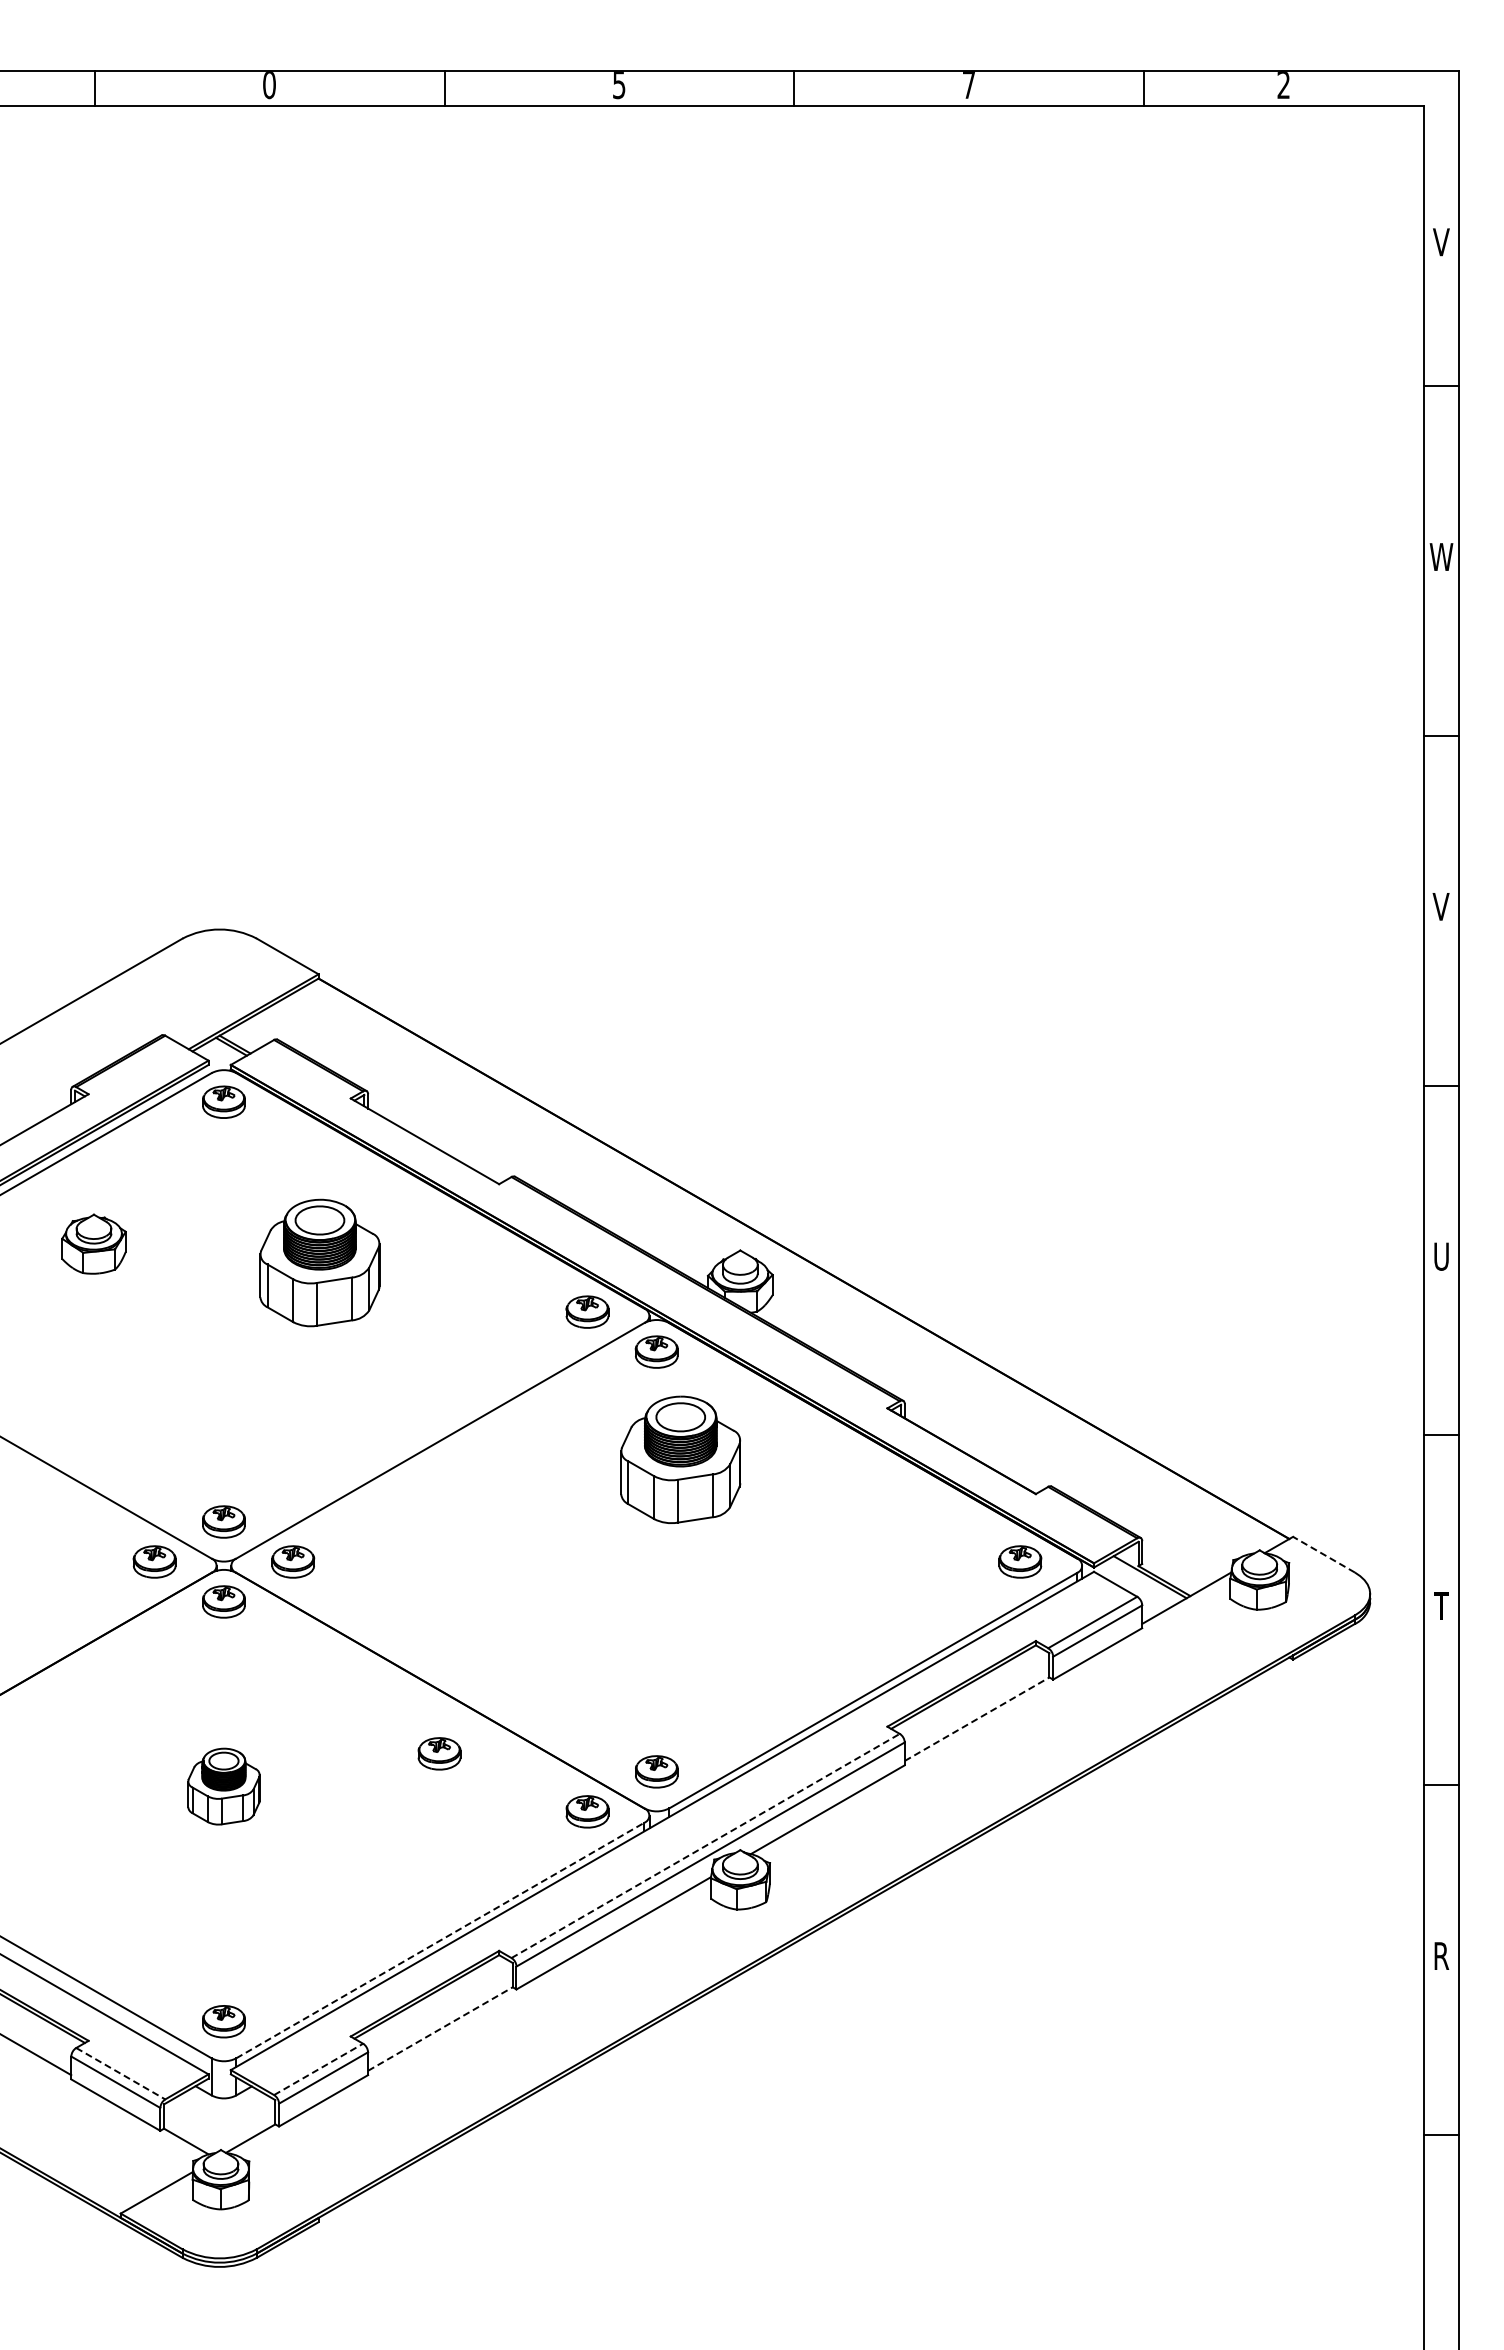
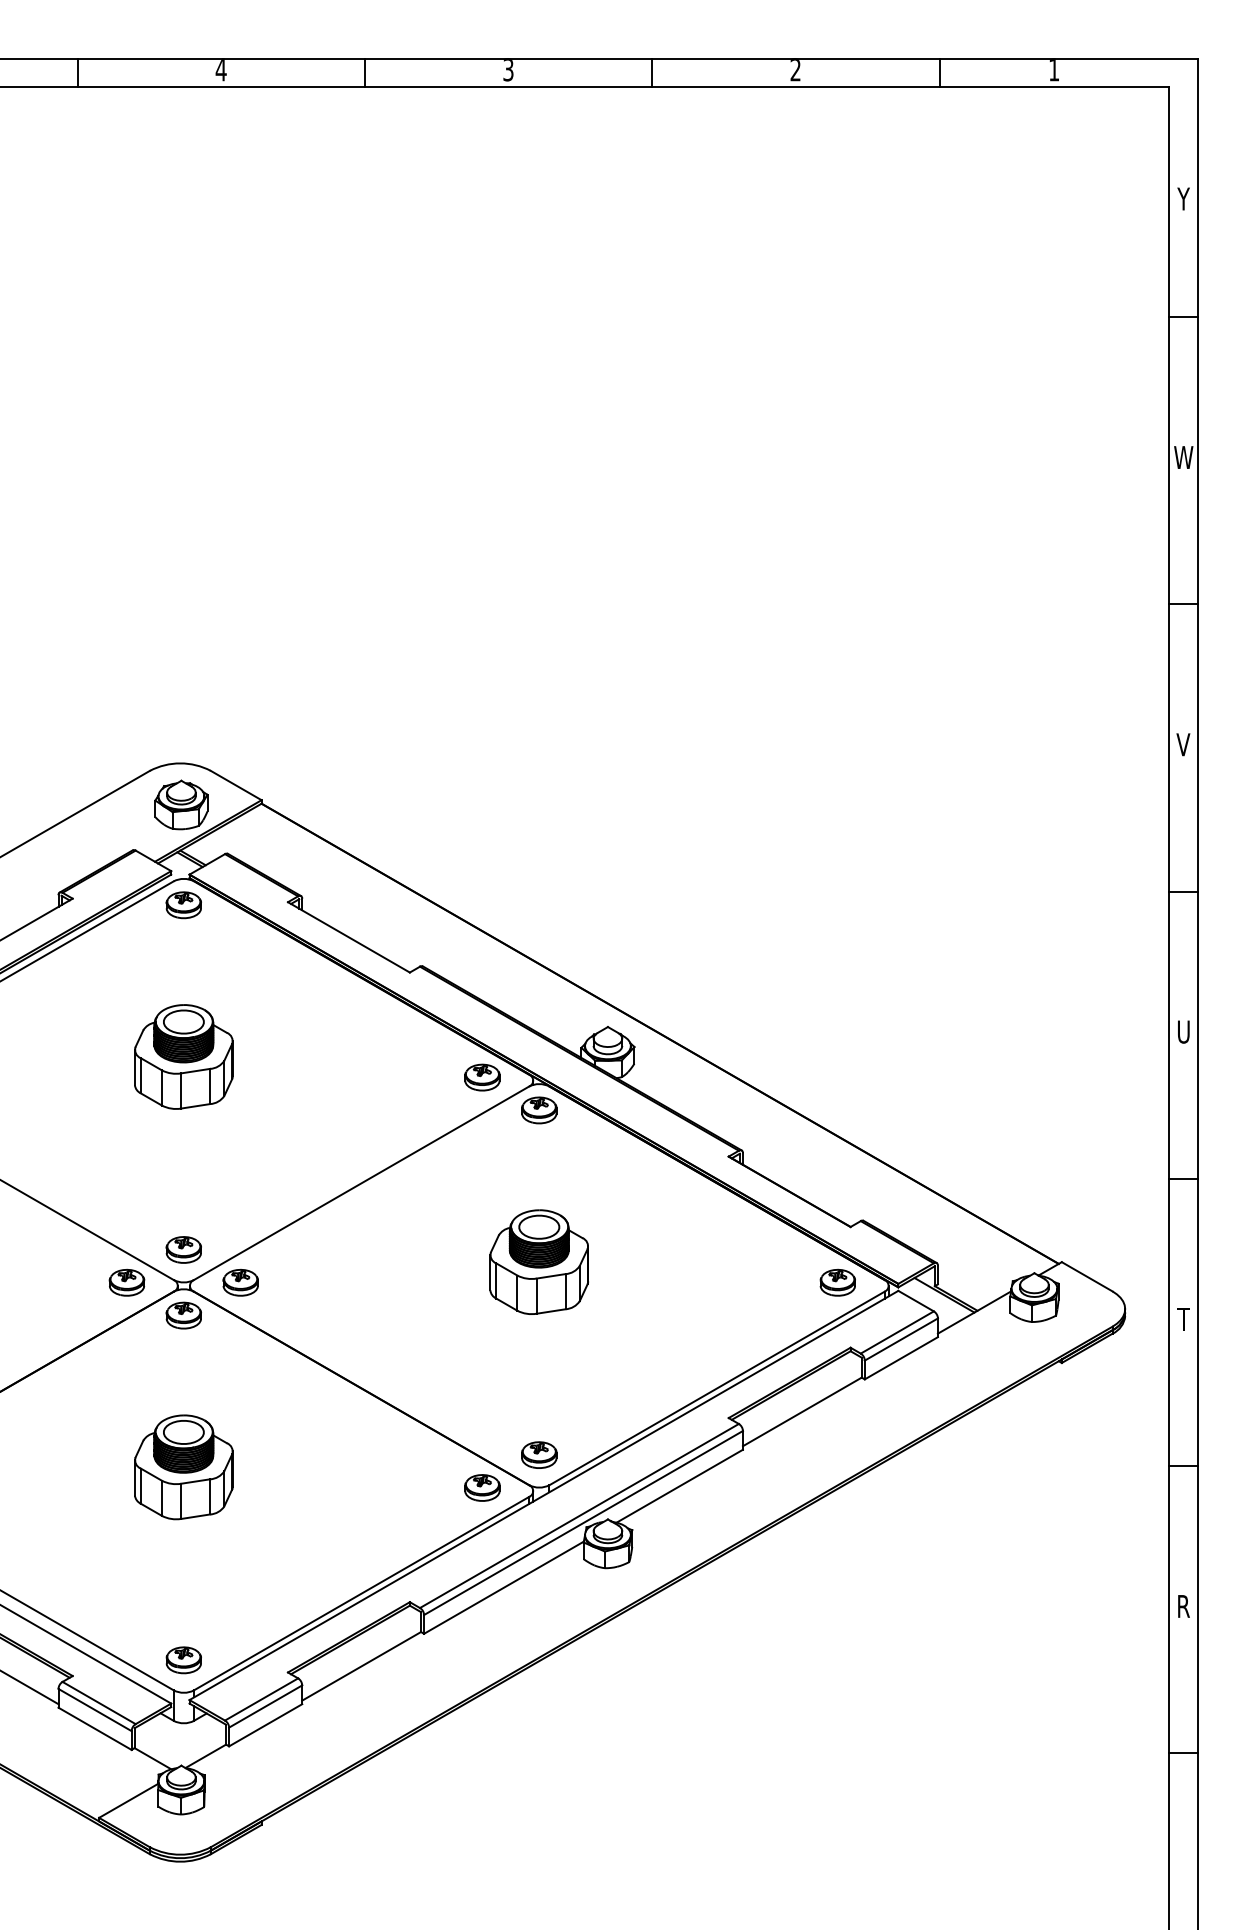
text: (269, 85) -> (221, 70), 0 -> 4
text: (619, 85) -> (508, 70), 5 -> 3
text: (968, 85) -> (795, 70), 7 -> 2
text: (1283, 85) -> (1053, 70), 2 -> 1
text: (1441, 241) -> (1183, 198), V -> Y
part: (93, 1243) -> (181, 804), moved
part: (319, 1262) -> (183, 1056), moved
part: (680, 1459) -> (539, 1261), moved
line: (1324, 1554) -> (1087, 1276), dashed -> solid
line: (977, 1719) -> (802, 1412), dashed -> solid
part: (439, 1753) -> (360, 1440), removed
part: (223, 1786) -> (183, 1467), size x1.67
line: (706, 1845) -> (580, 1515), dashed -> solid
line: (440, 1940) -> (361, 1593), dashed -> solid
line: (440, 2029) -> (361, 1666), dashed -> solid
line: (319, 2069) -> (262, 1699), dashed -> solid
line: (121, 2073) -> (99, 1702), dashed -> solid

